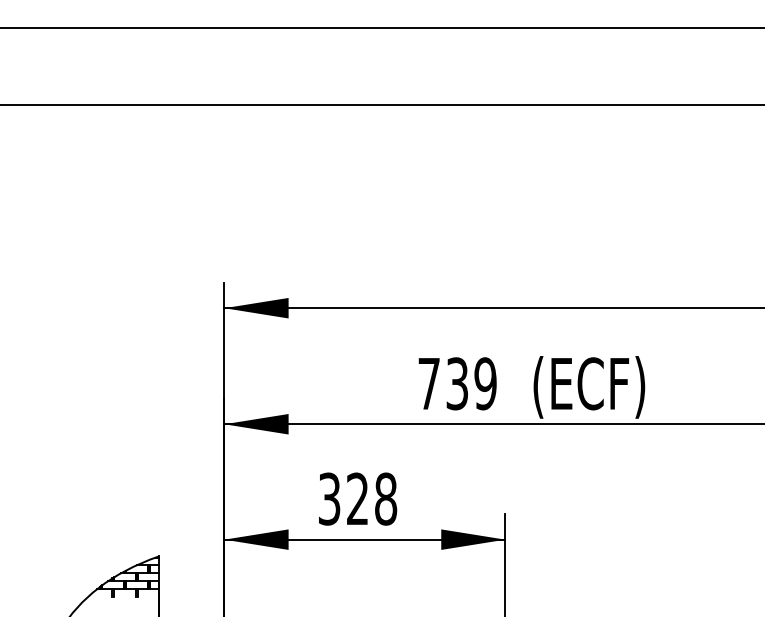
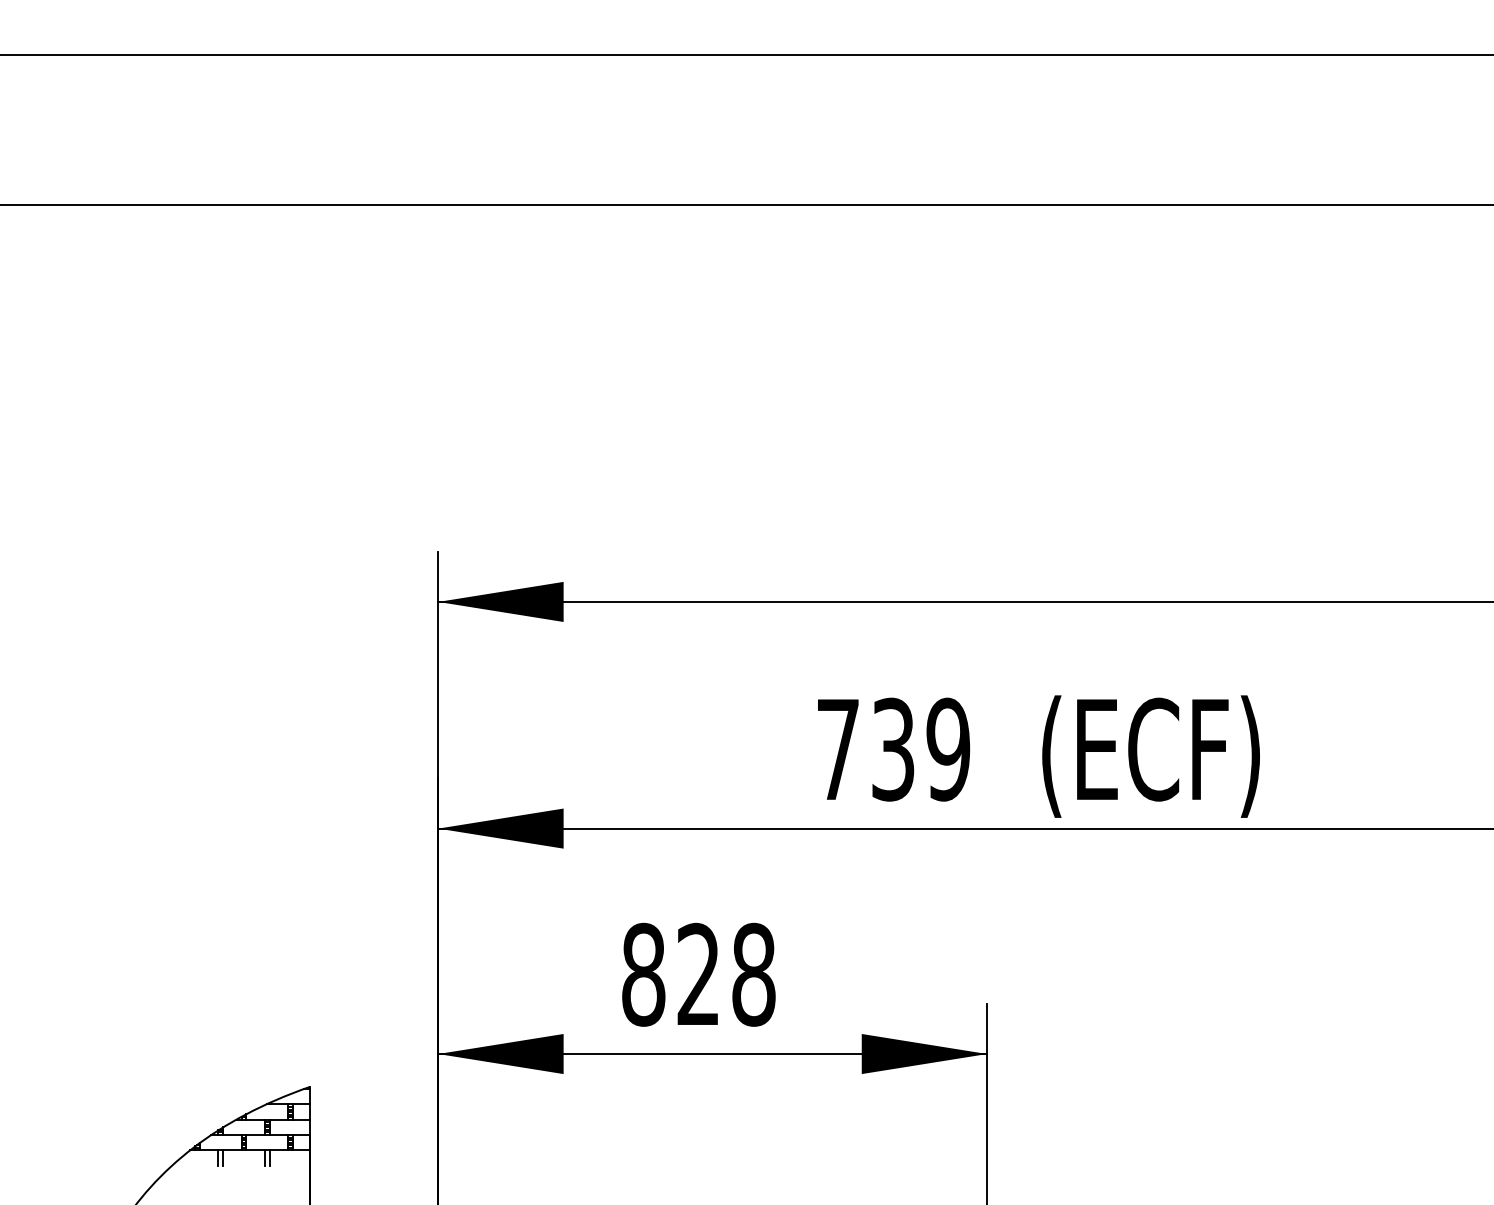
text: (329, 498) -> (643, 973), 328 -> 828

